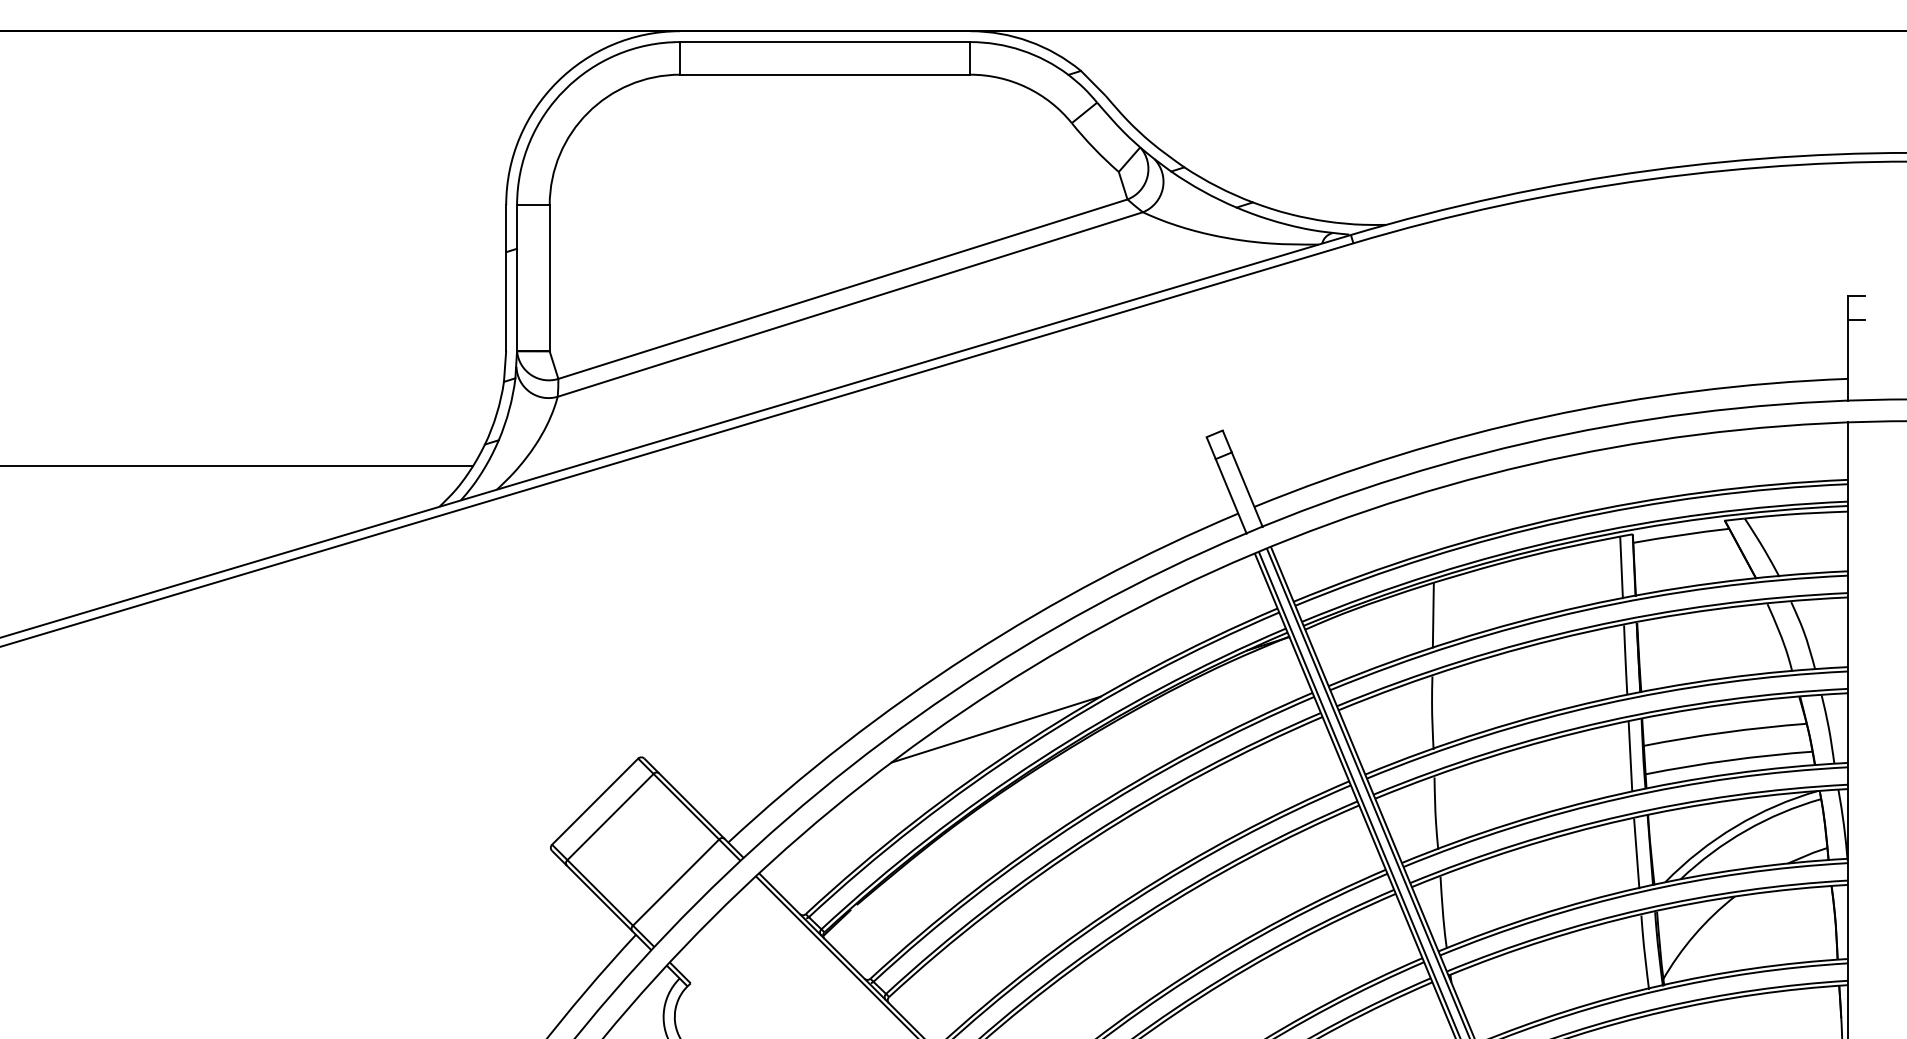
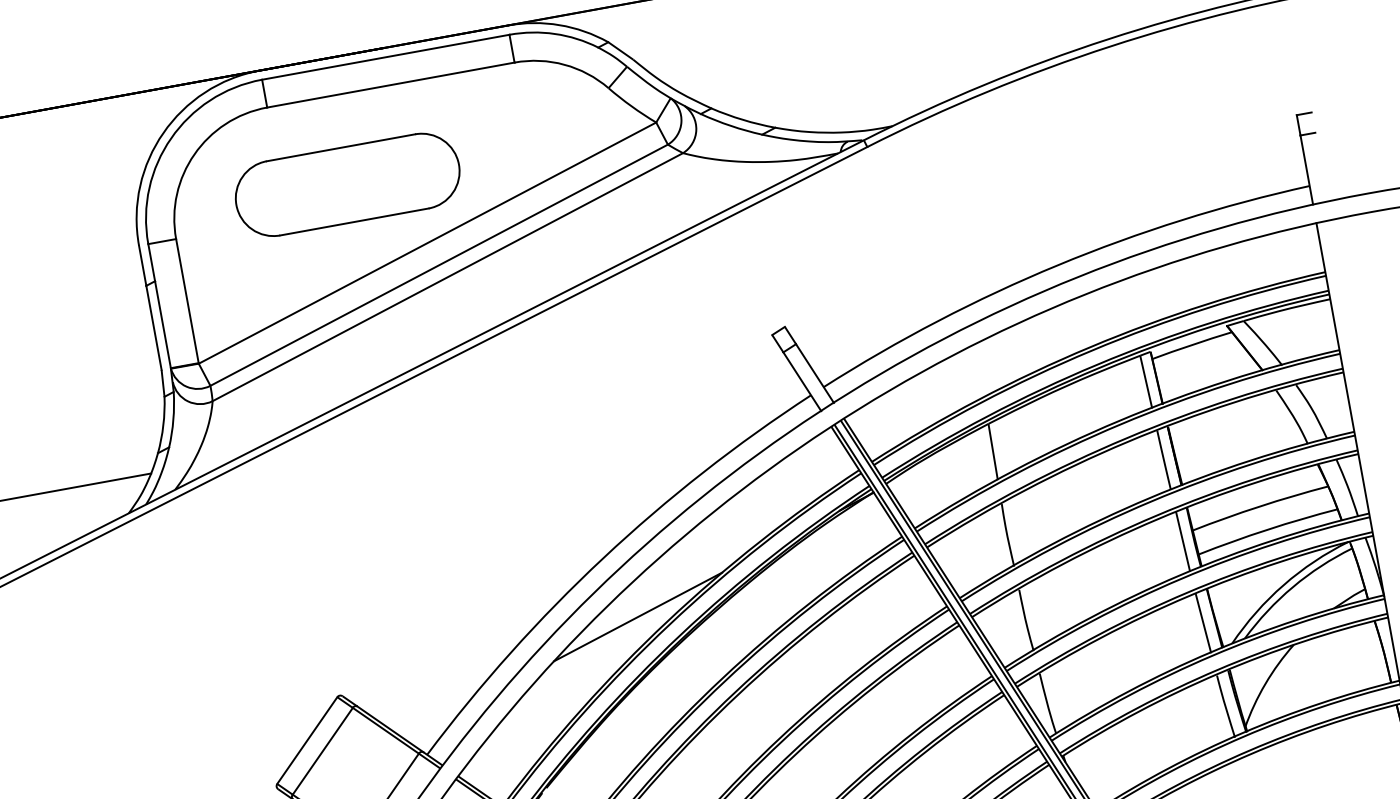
part: (755, 178) -> (347, 184), added
line: (833, 261) -> (426, 243), added

